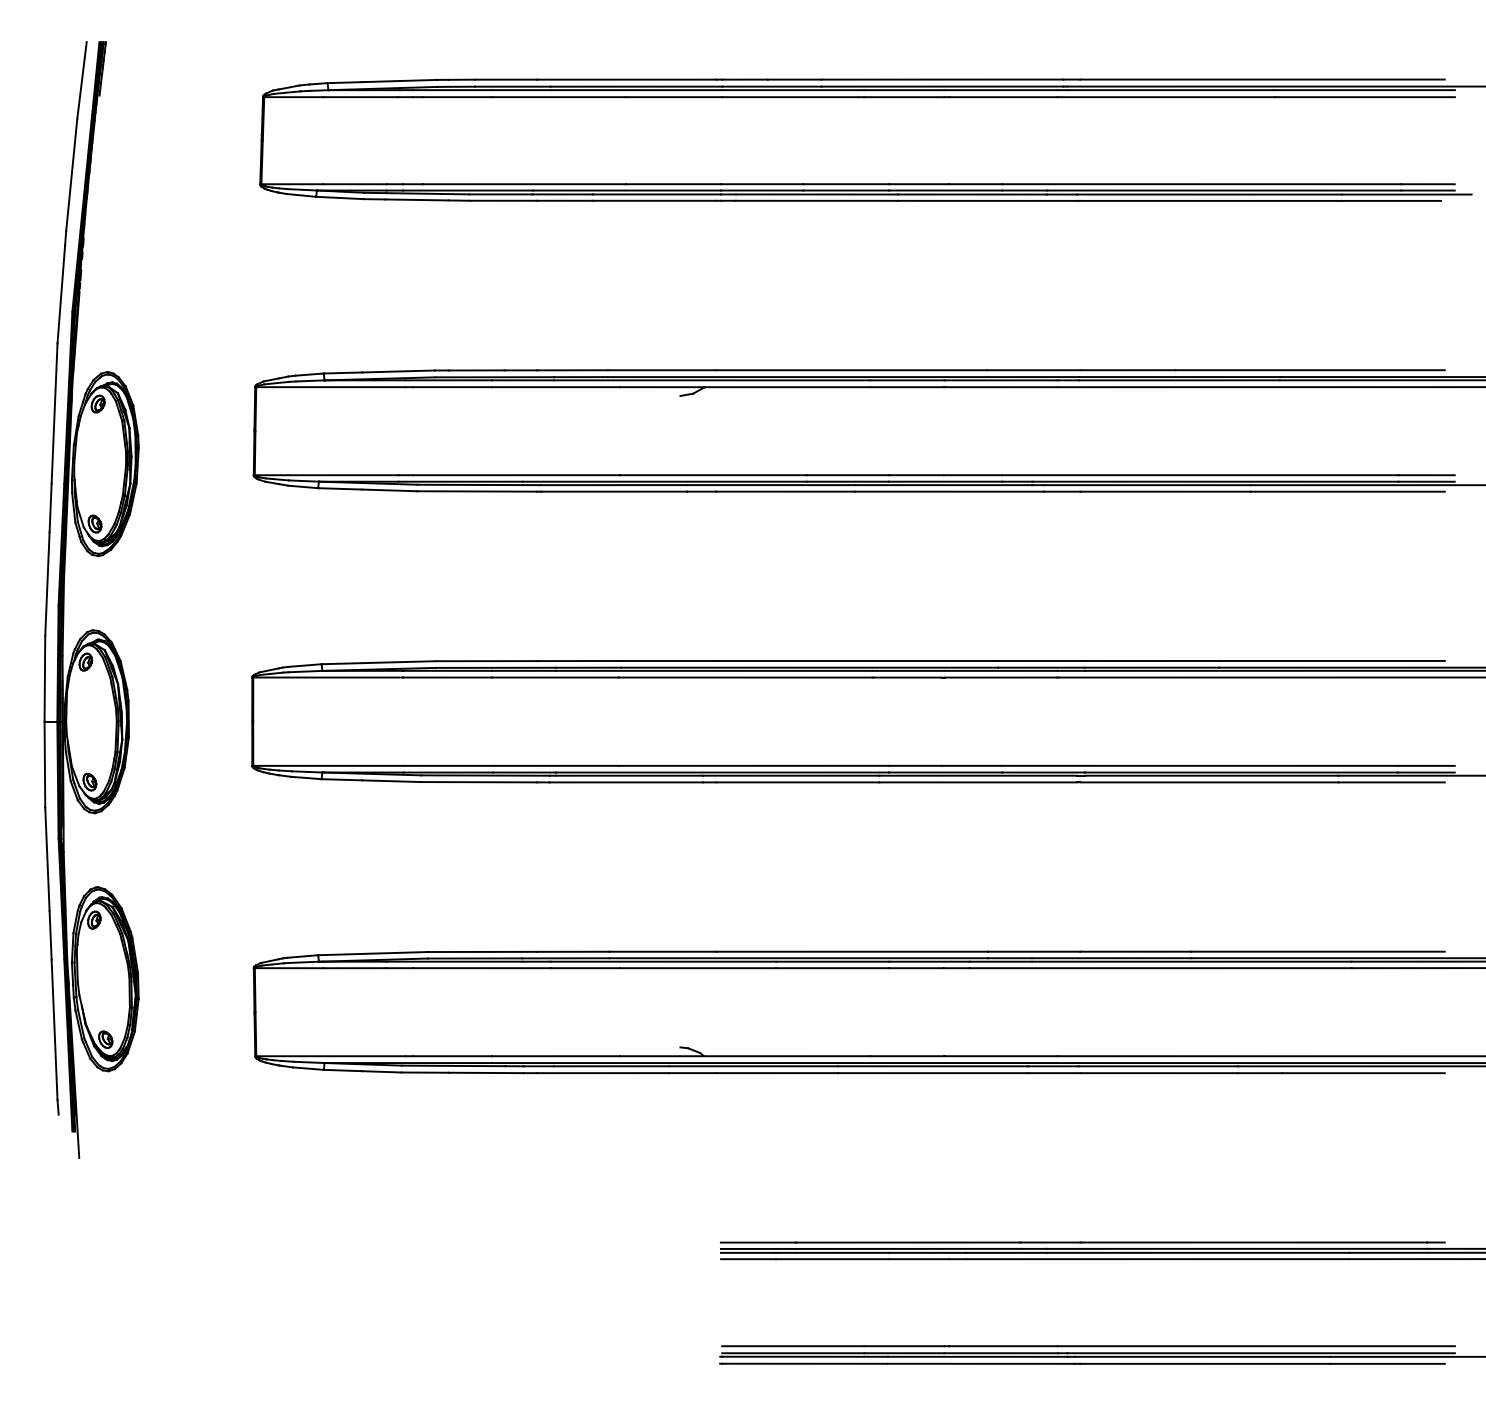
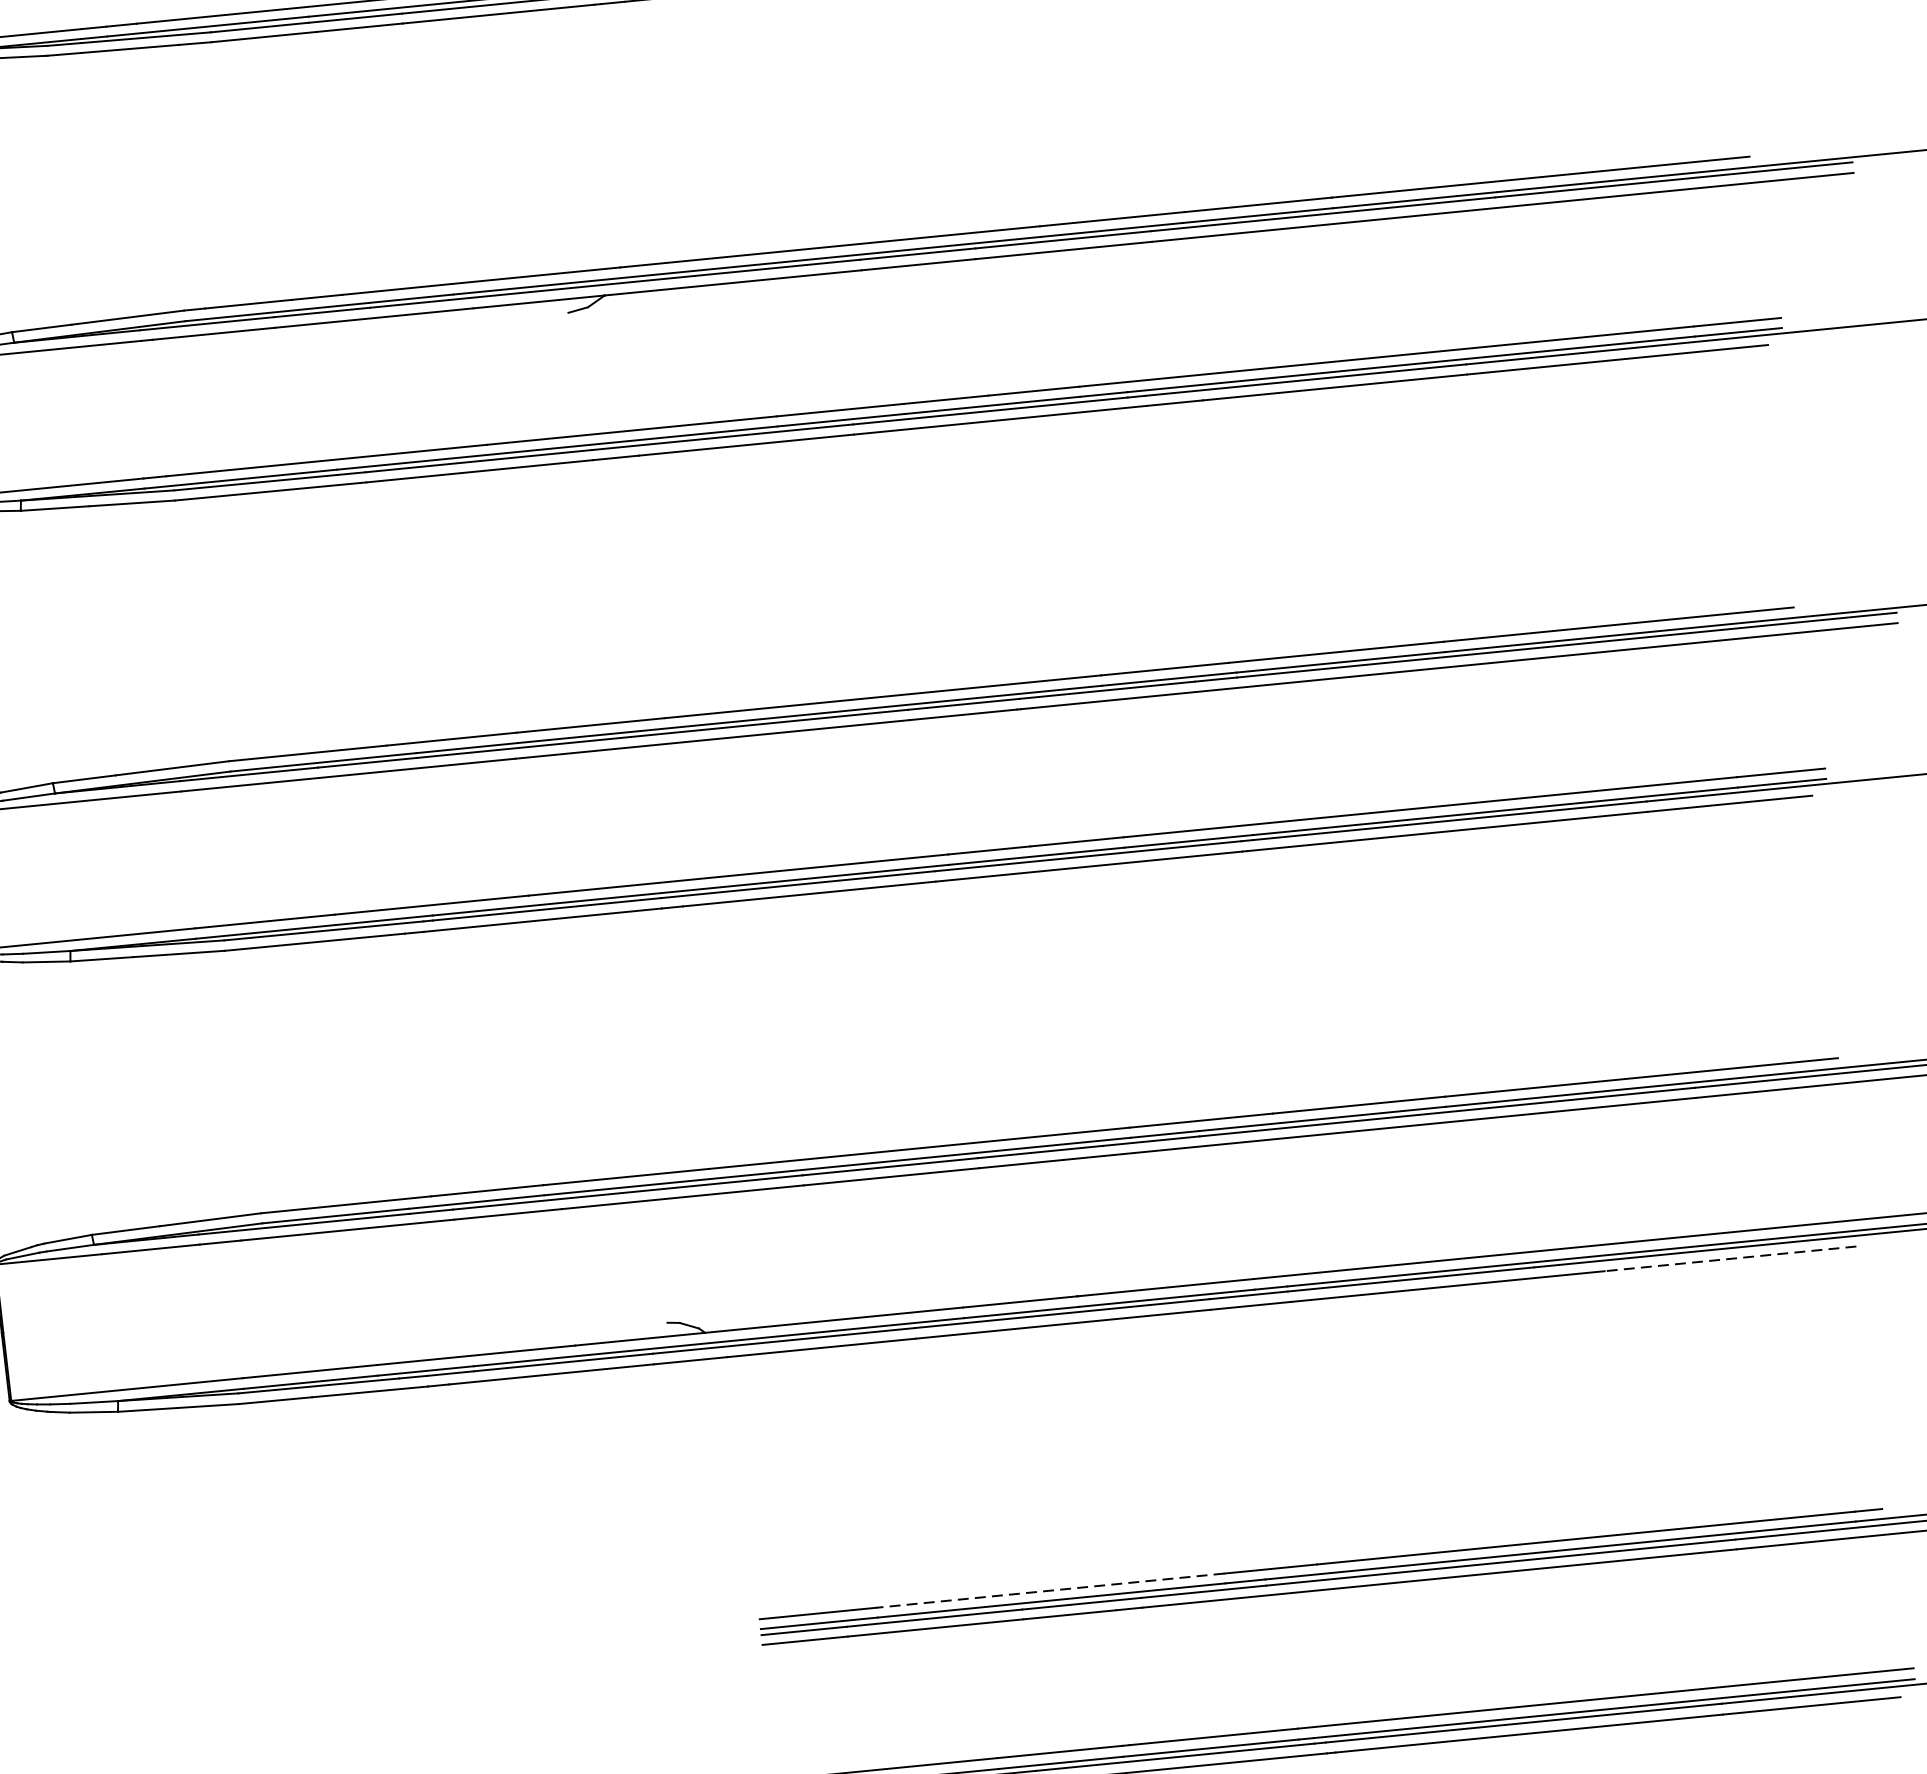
line: (1363, 1073) -> (1730, 1259), solid -> dashed
line: (907, 1242) -> (1049, 1590), solid -> dashed

